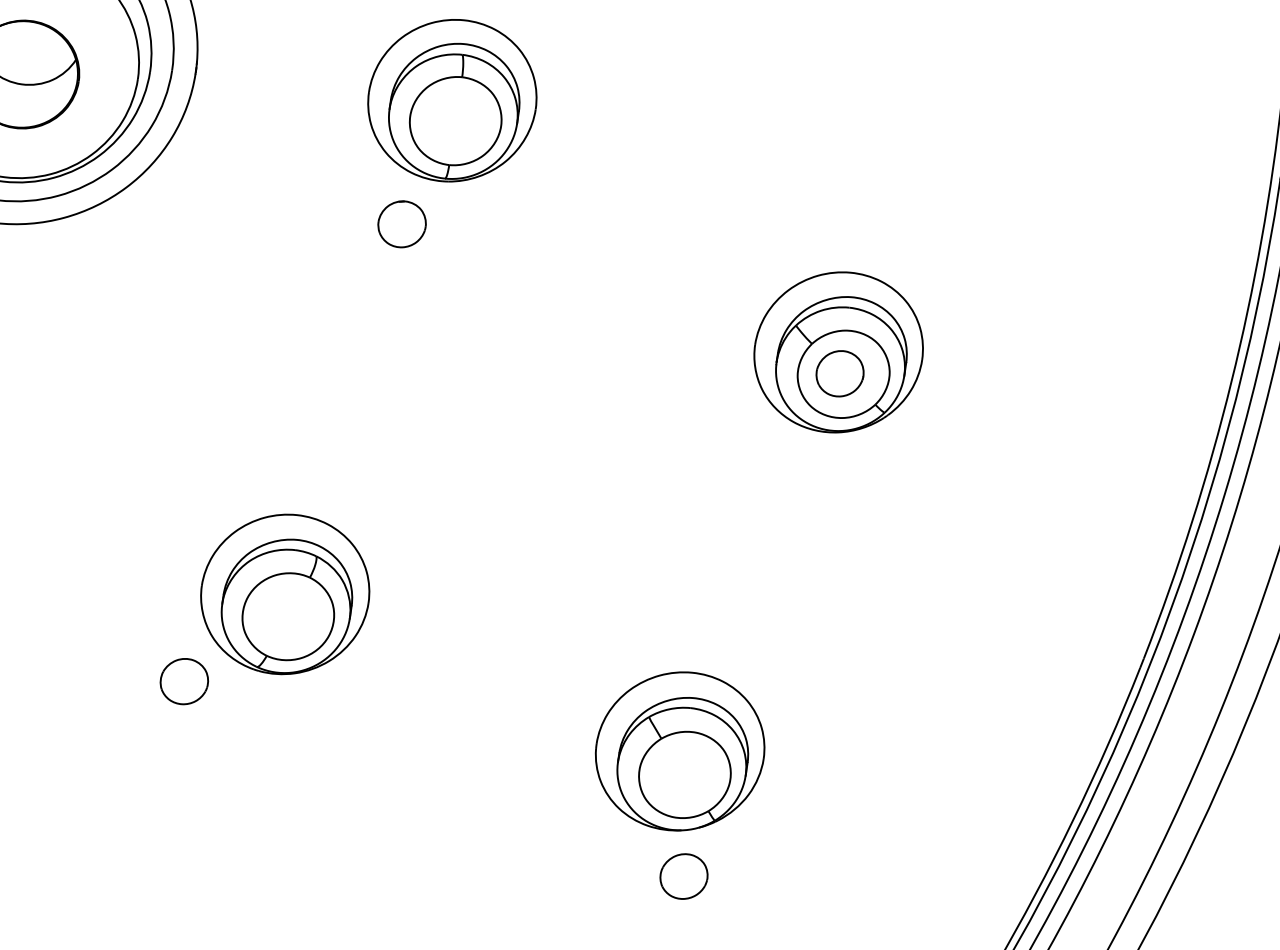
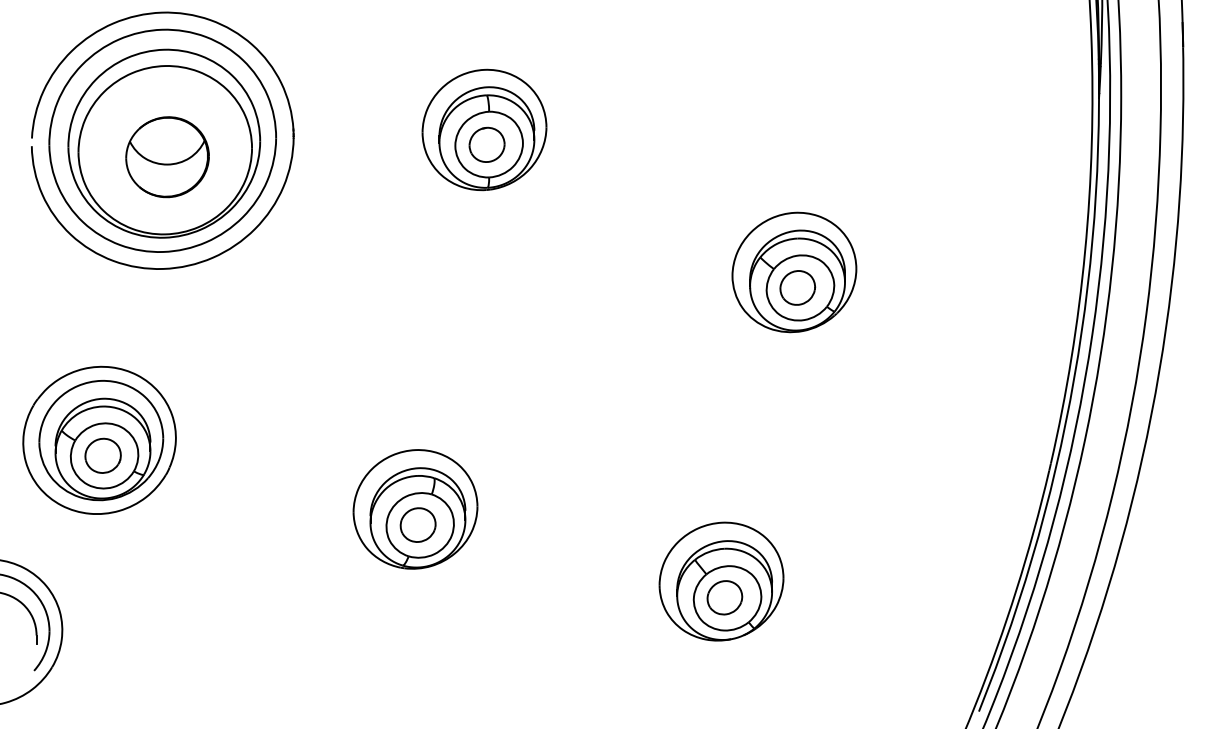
part: (401, 223) -> (486, 144), moved
part: (183, 680) -> (417, 524), moved
part: (683, 876) -> (724, 597), moved

